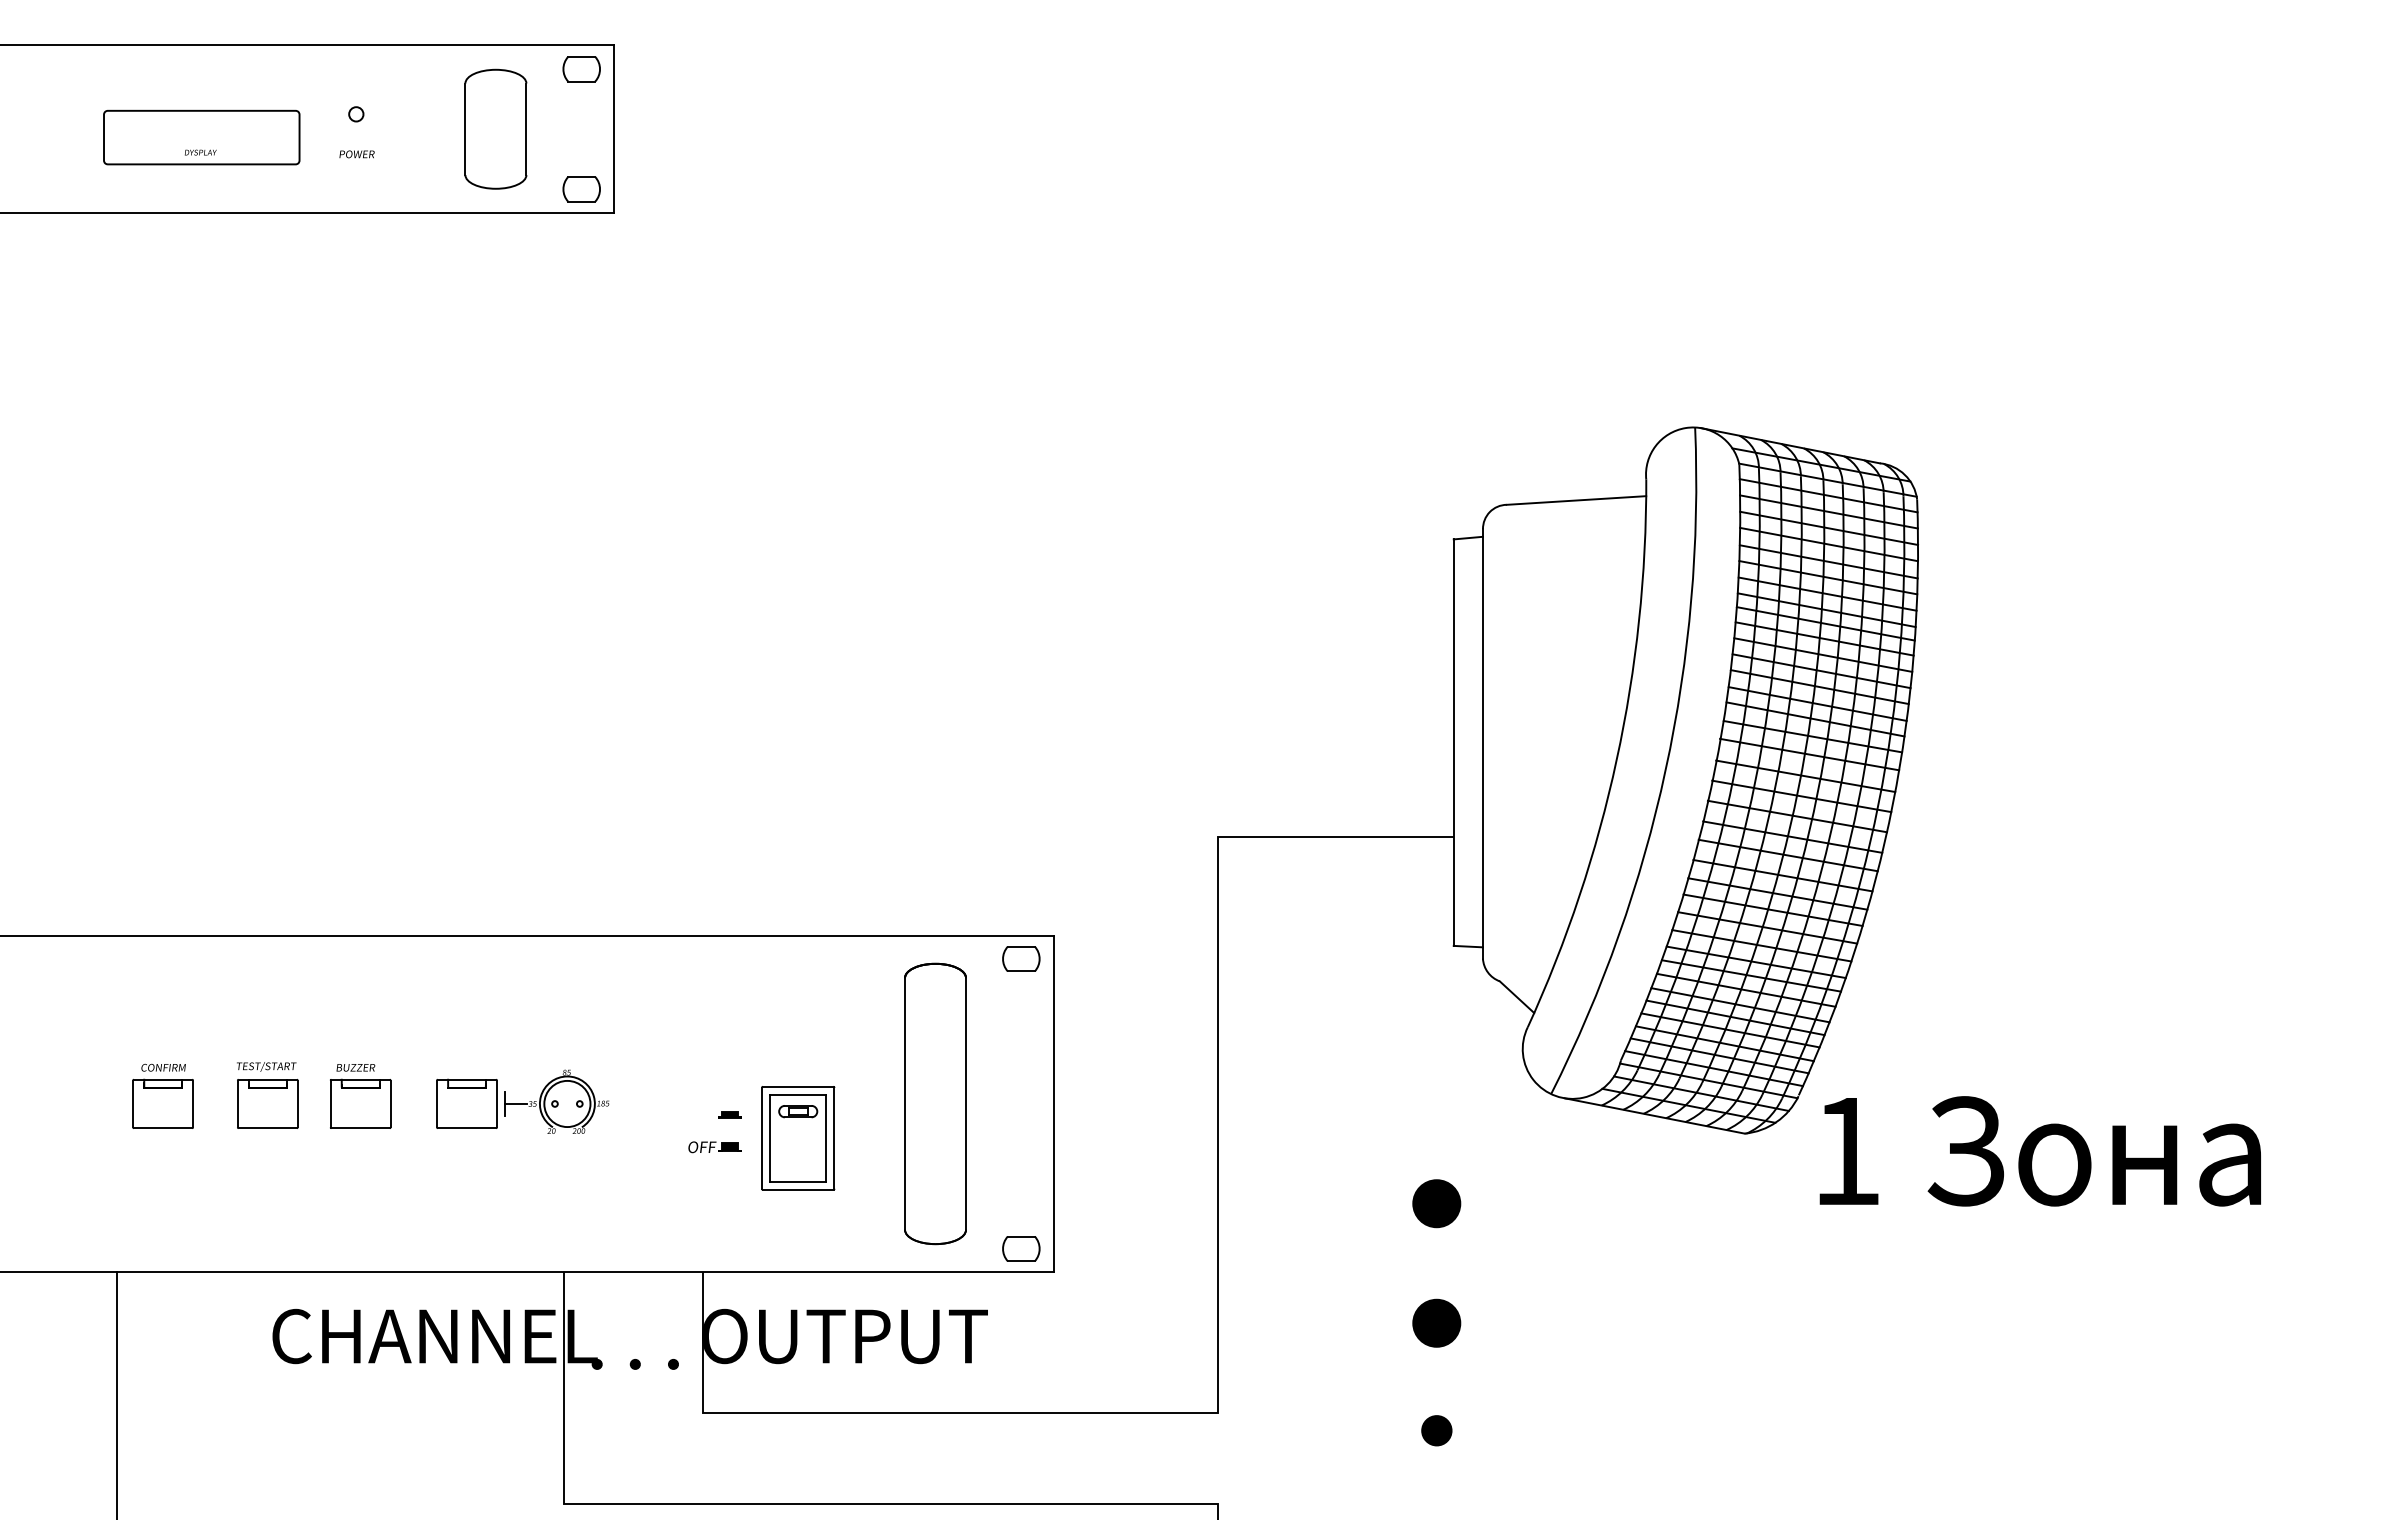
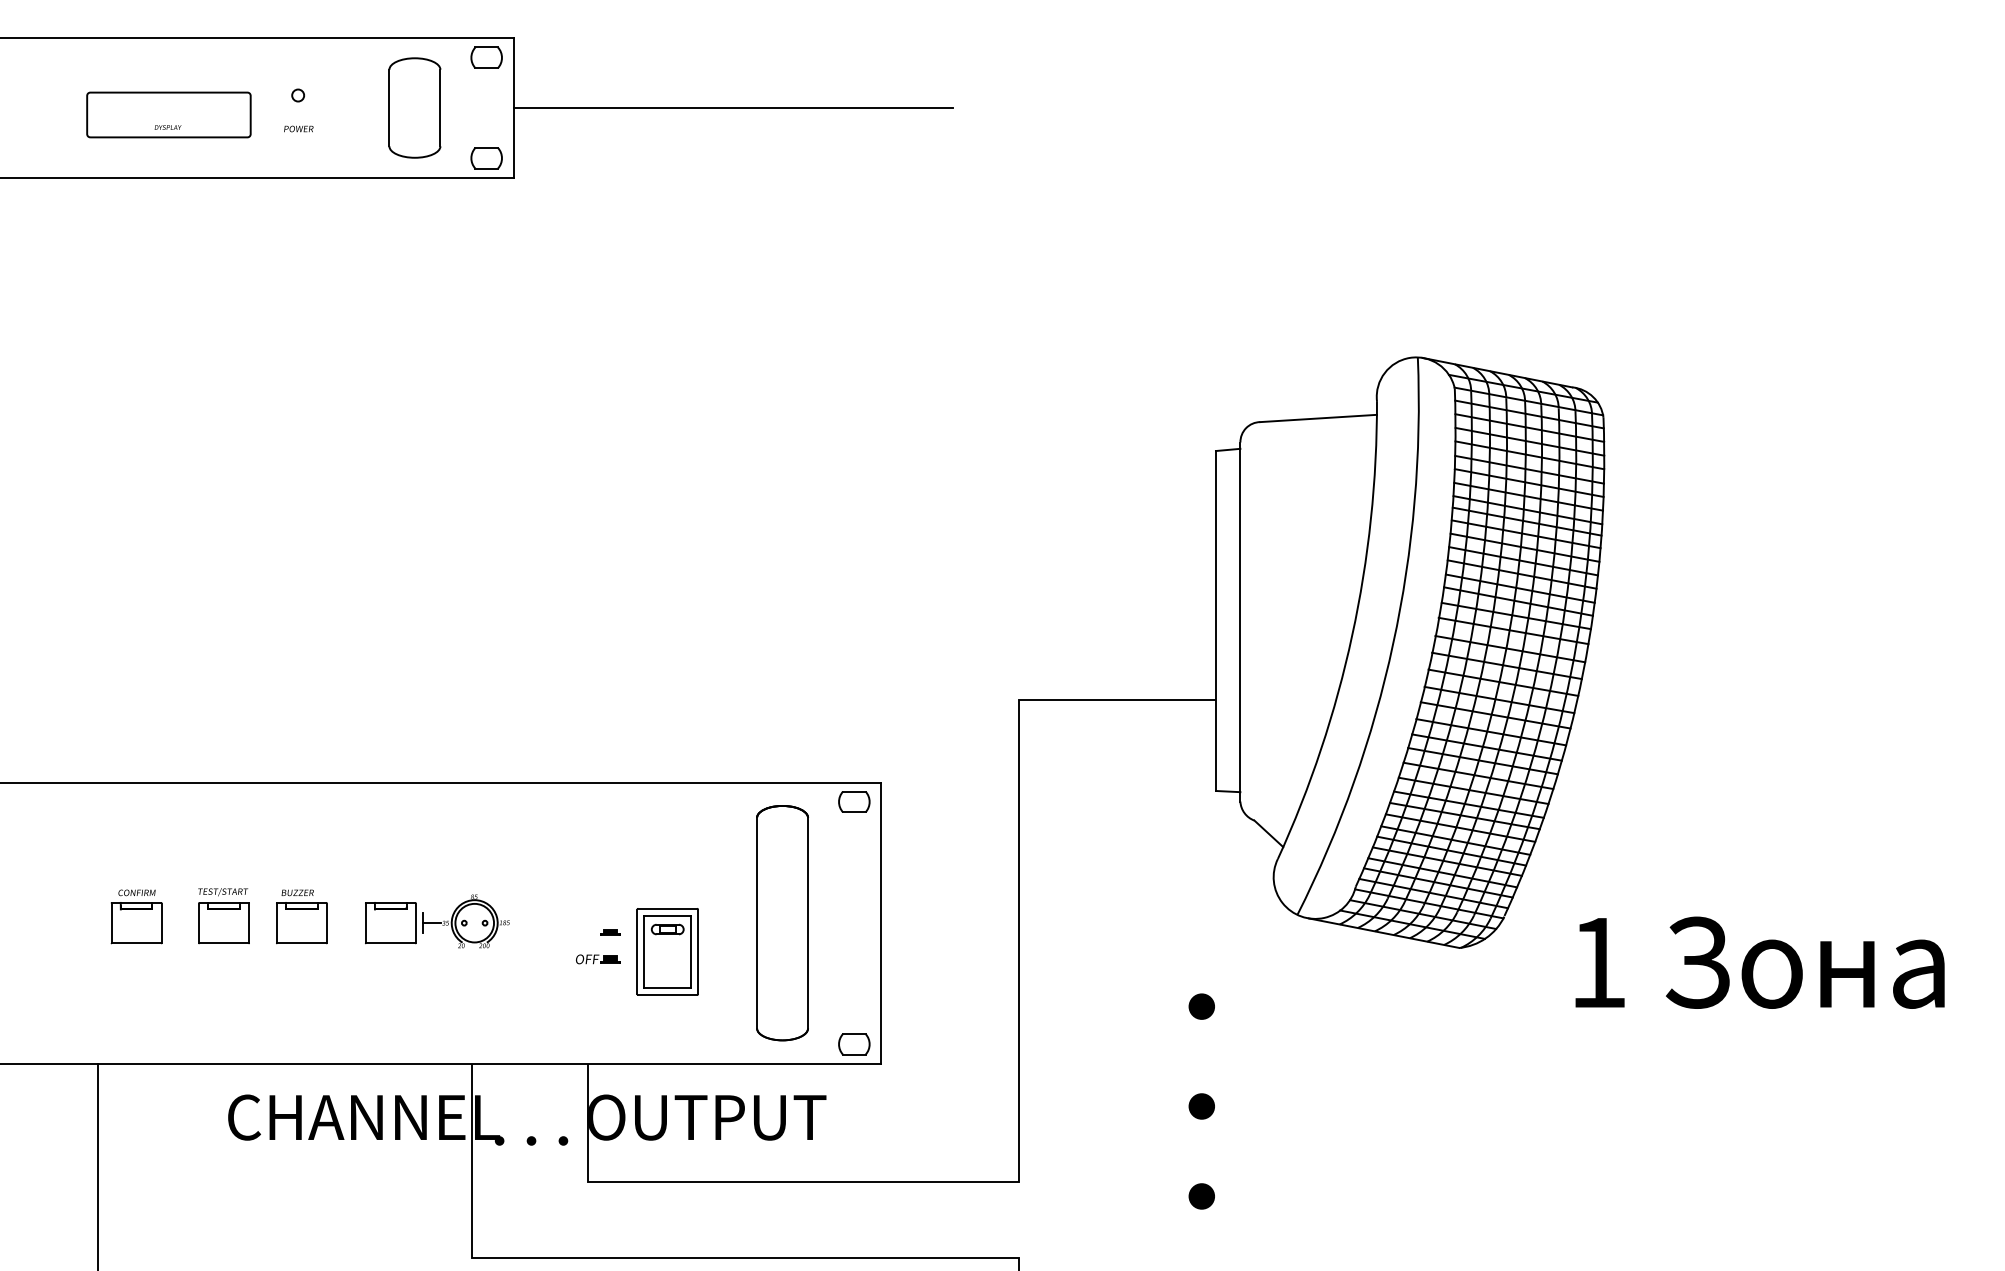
line: (876, 129) -> (733, 108), added
text: (2039, 1151) -> (1759, 962), moved
part: (1436, 1203) -> (1201, 1006), size x0.62
part: (1436, 1322) -> (1201, 1105), size x0.62

